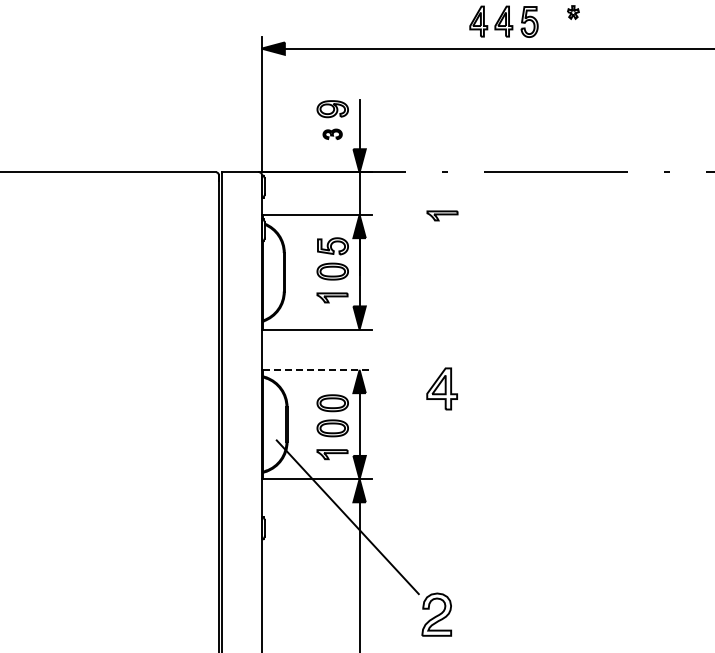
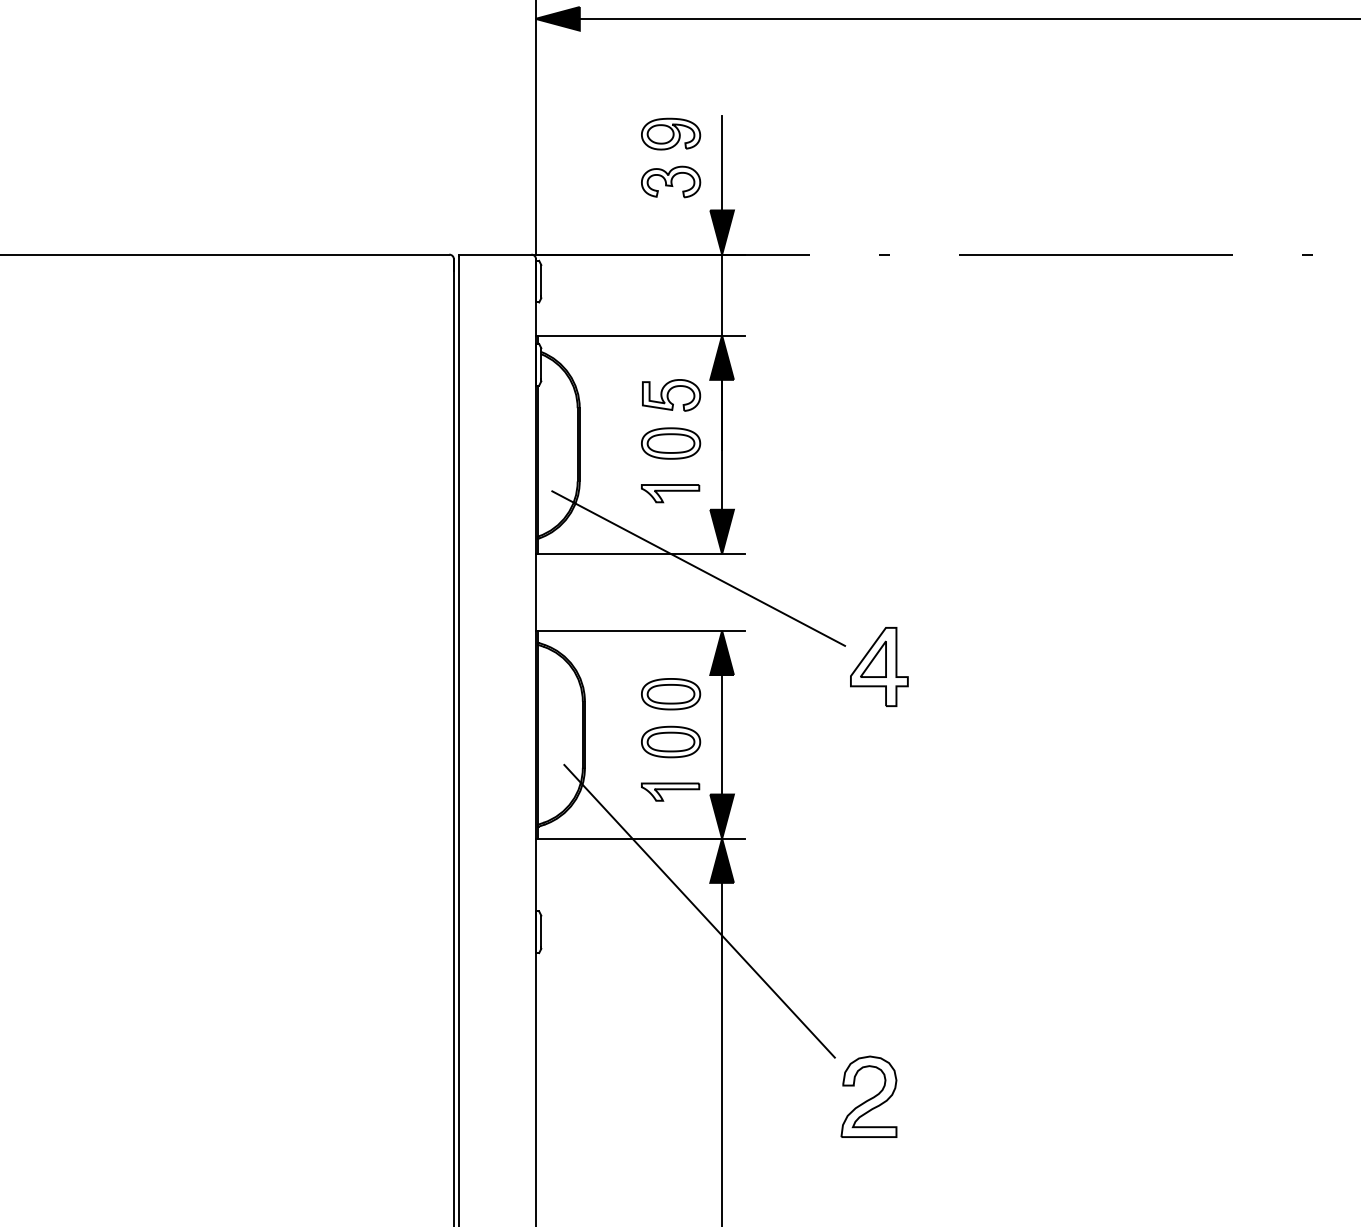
part: (332, 134) -> (670, 182), size x1.67
part: (442, 215) -> (879, 336), removed
line: (347, 336) -> (699, 567), added
line: (317, 369) -> (641, 629), dashed -> solid

